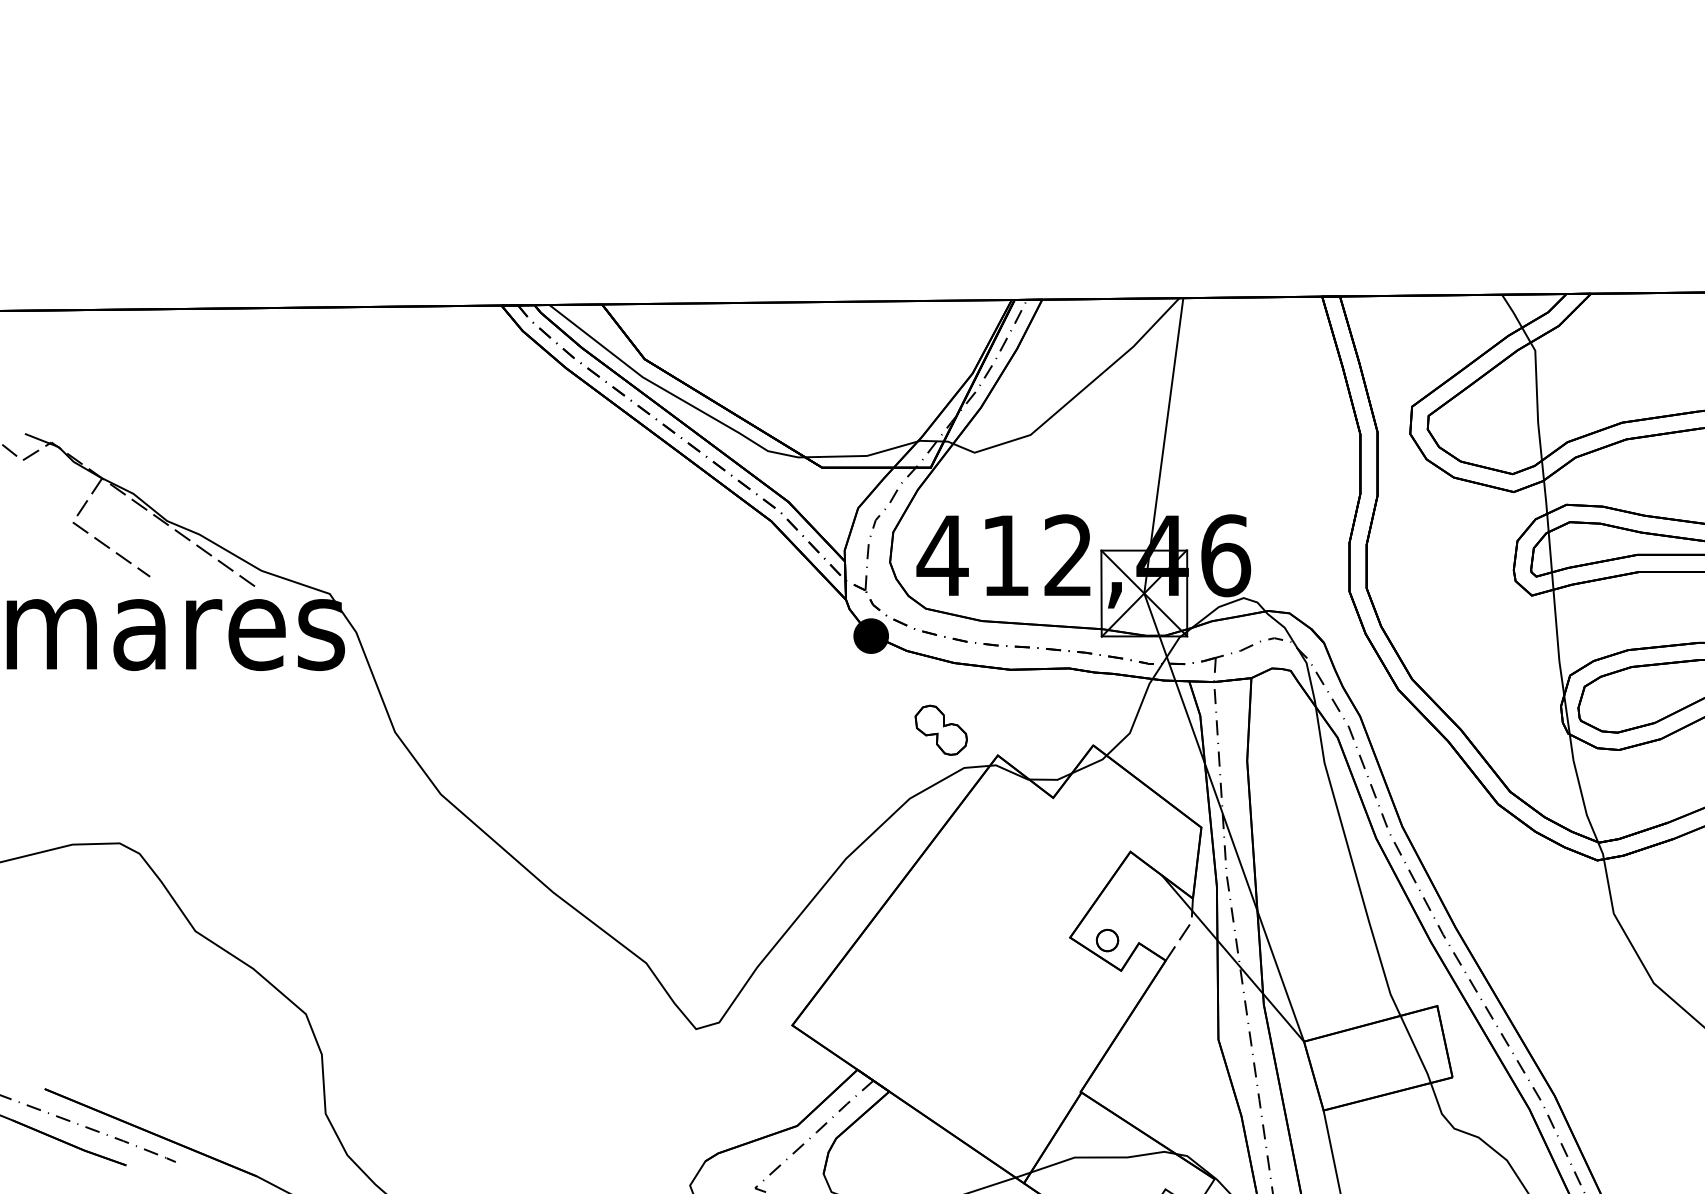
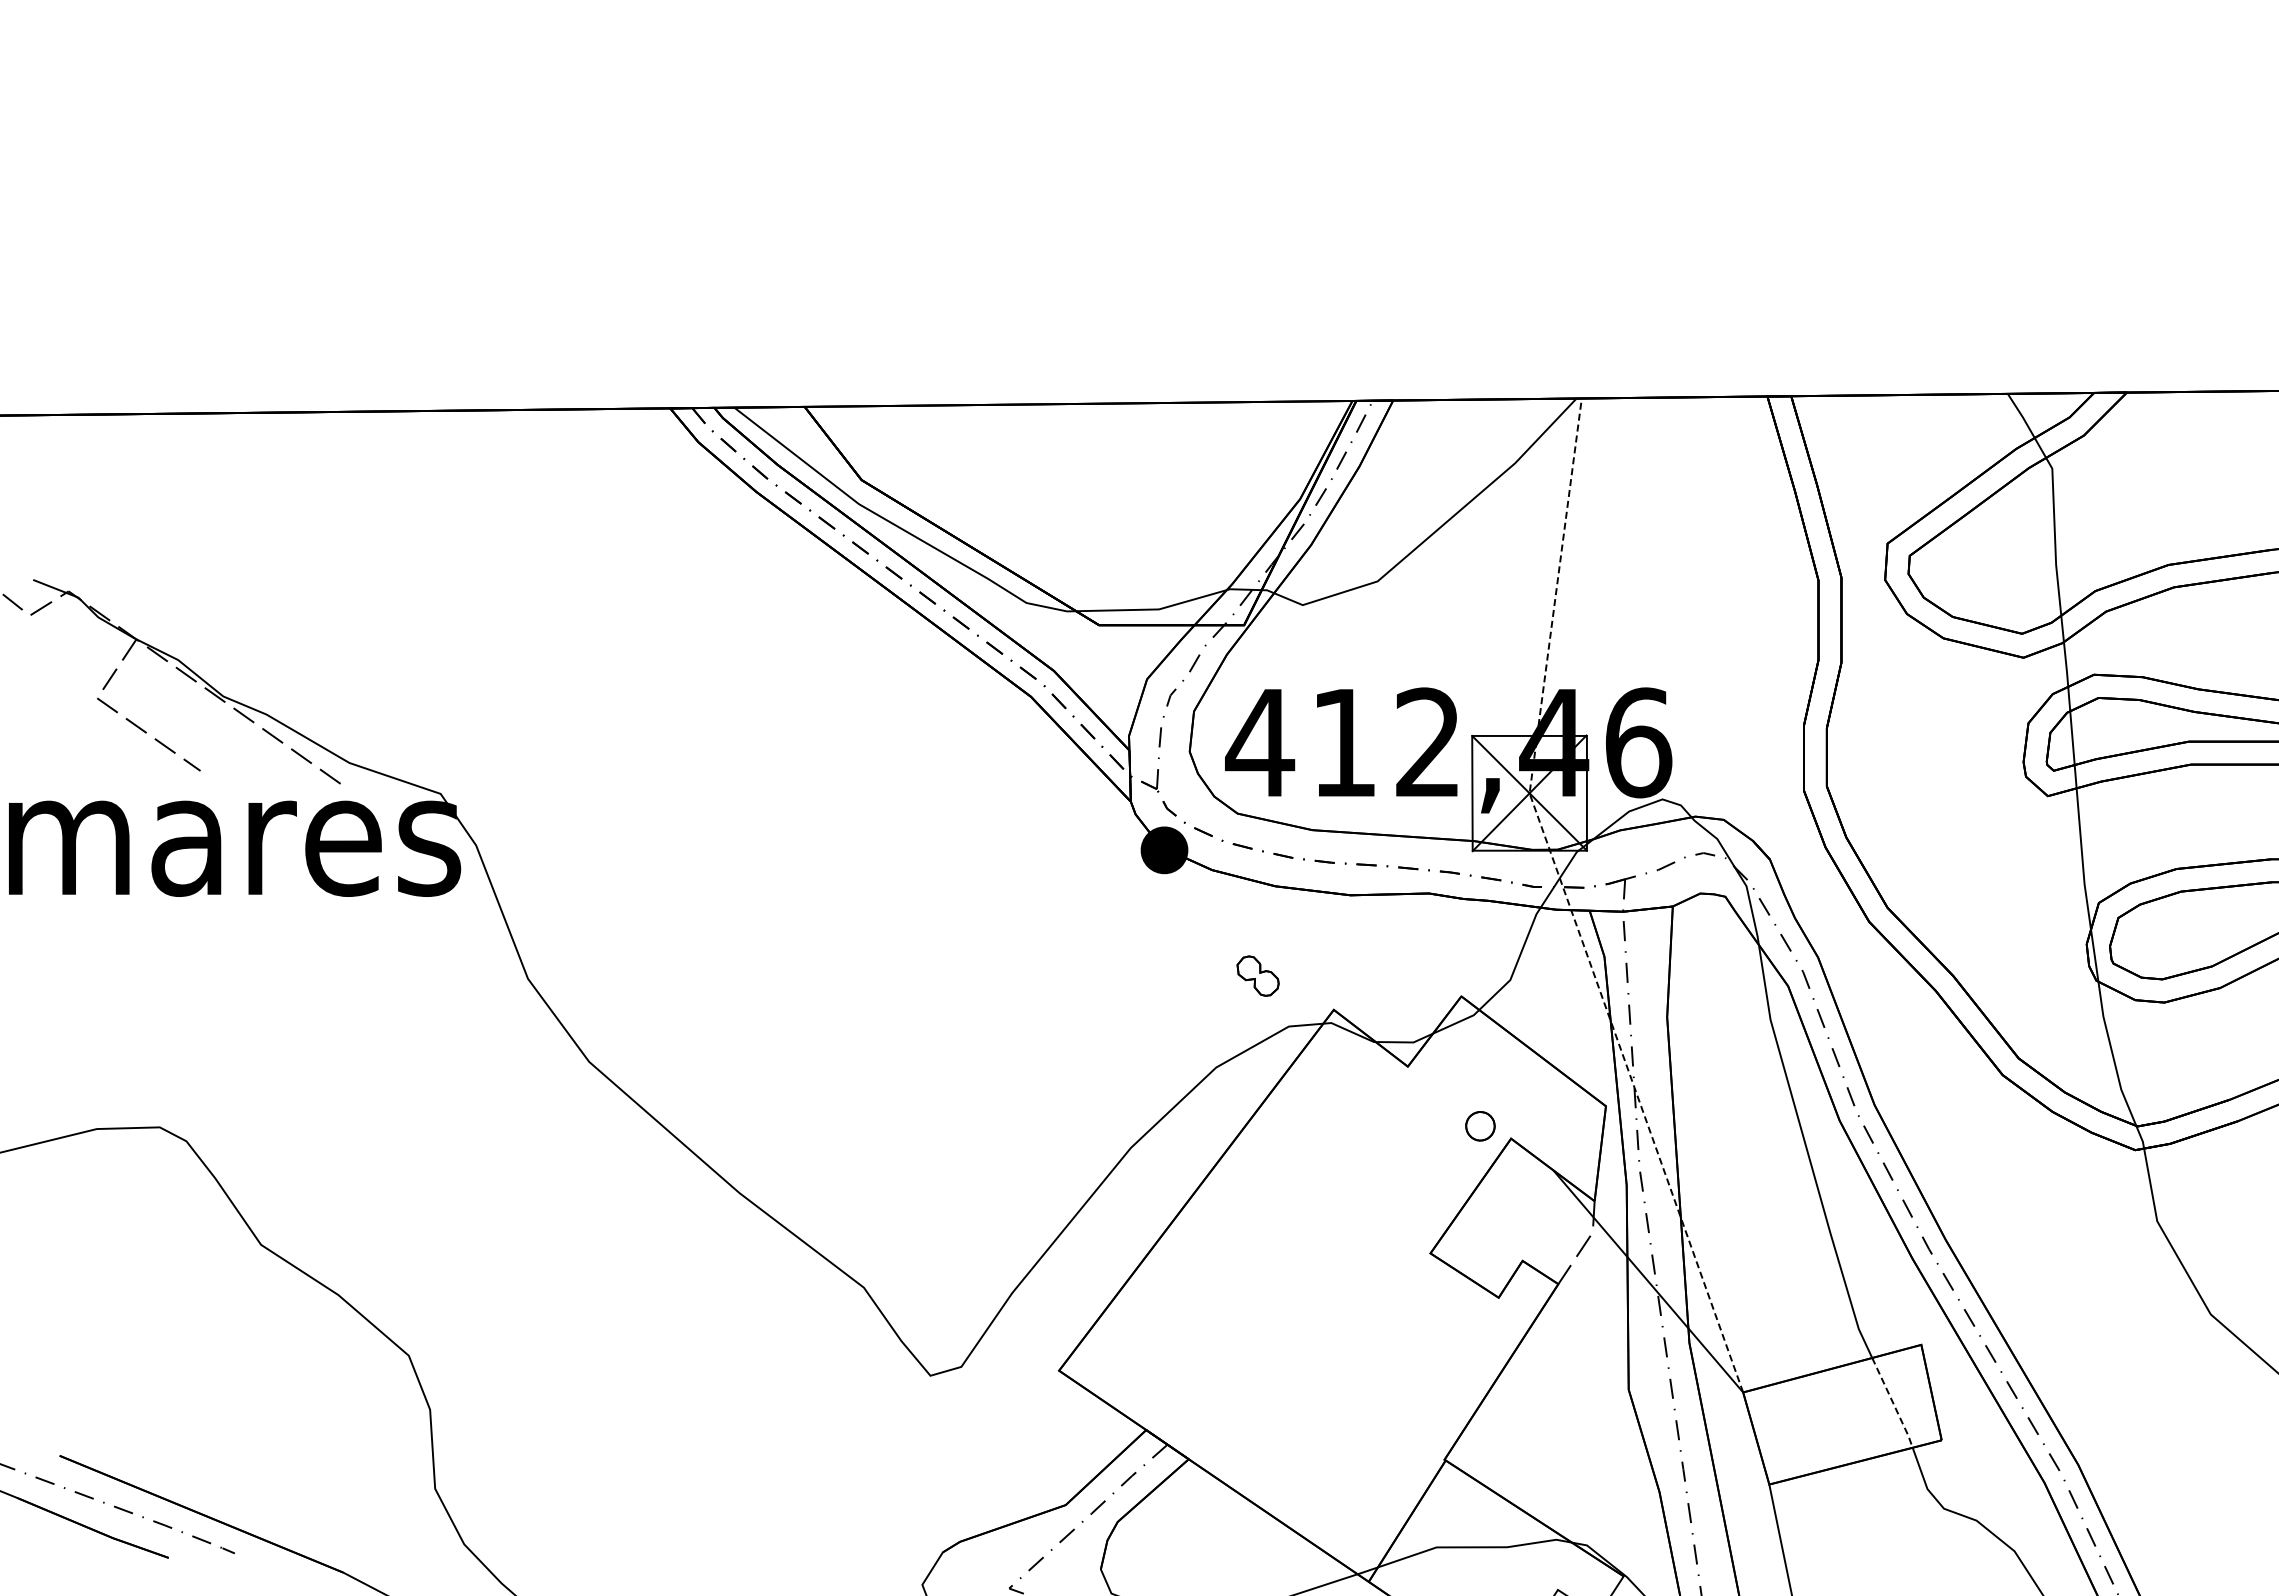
line: (1174, 676) -> (1569, 904), solid -> dashed
part: (940, 729) -> (1257, 975), size x0.6
part: (1107, 940) -> (1480, 1126), moved
line: (1416, 1049) -> (1893, 1403), solid -> dashed

